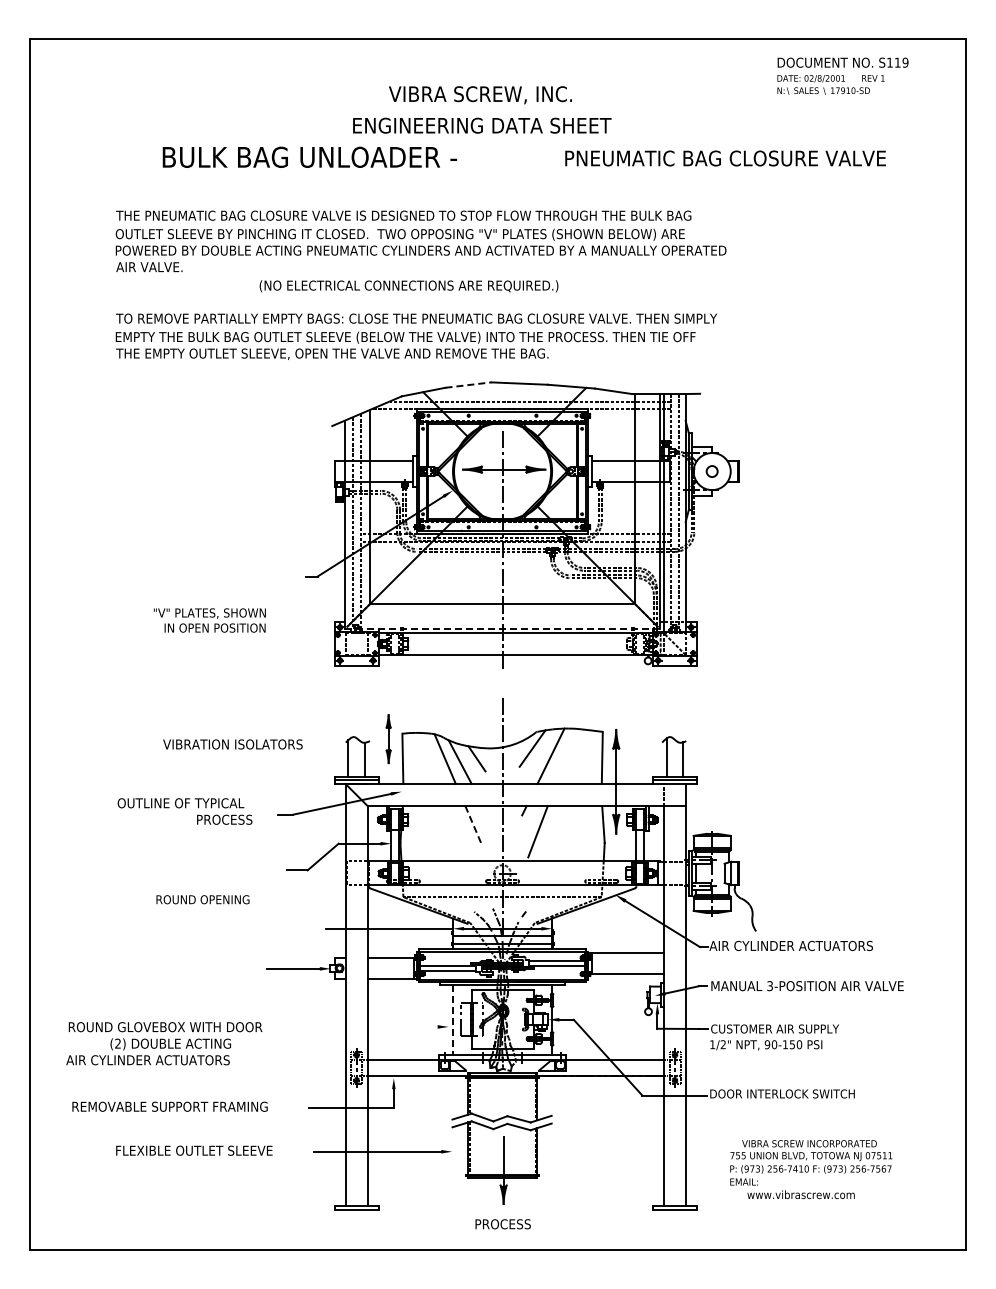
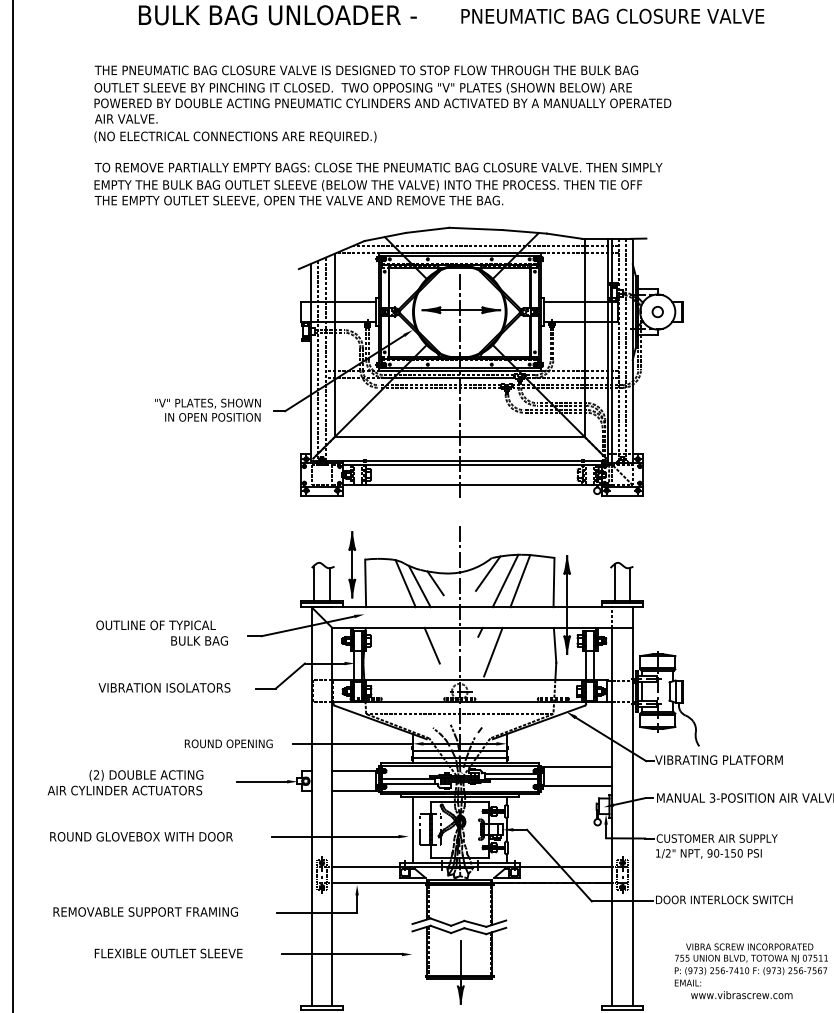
text: (725, 158) -> (612, 16), moved
text: (408, 286) -> (234, 137), moved
line: (468, 385) -> (427, 230), dashed -> solid
text: (209, 620) -> (207, 410), moved
line: (503, 628) -> (460, 460), dashed -> solid
part: (388, 738) -> (352, 564), size x1.43
text: (232, 744) -> (164, 687), moved
line: (566, 756) -> (520, 581), added
text: (227, 819) -> (200, 640), PROCESS -> BULK BAG
line: (473, 825) -> (432, 646), dashed -> solid
text: (202, 899) -> (228, 743), moved
text: (790, 945) -> (731, 759), AIR CYLINDER ACTUATORS -> VIBRATING PLATFORM
line: (453, 1020) -> (413, 830), dashed -> solid
line: (370, 1026) -> (335, 836), added
text: (148, 1051) -> (125, 782), moved

